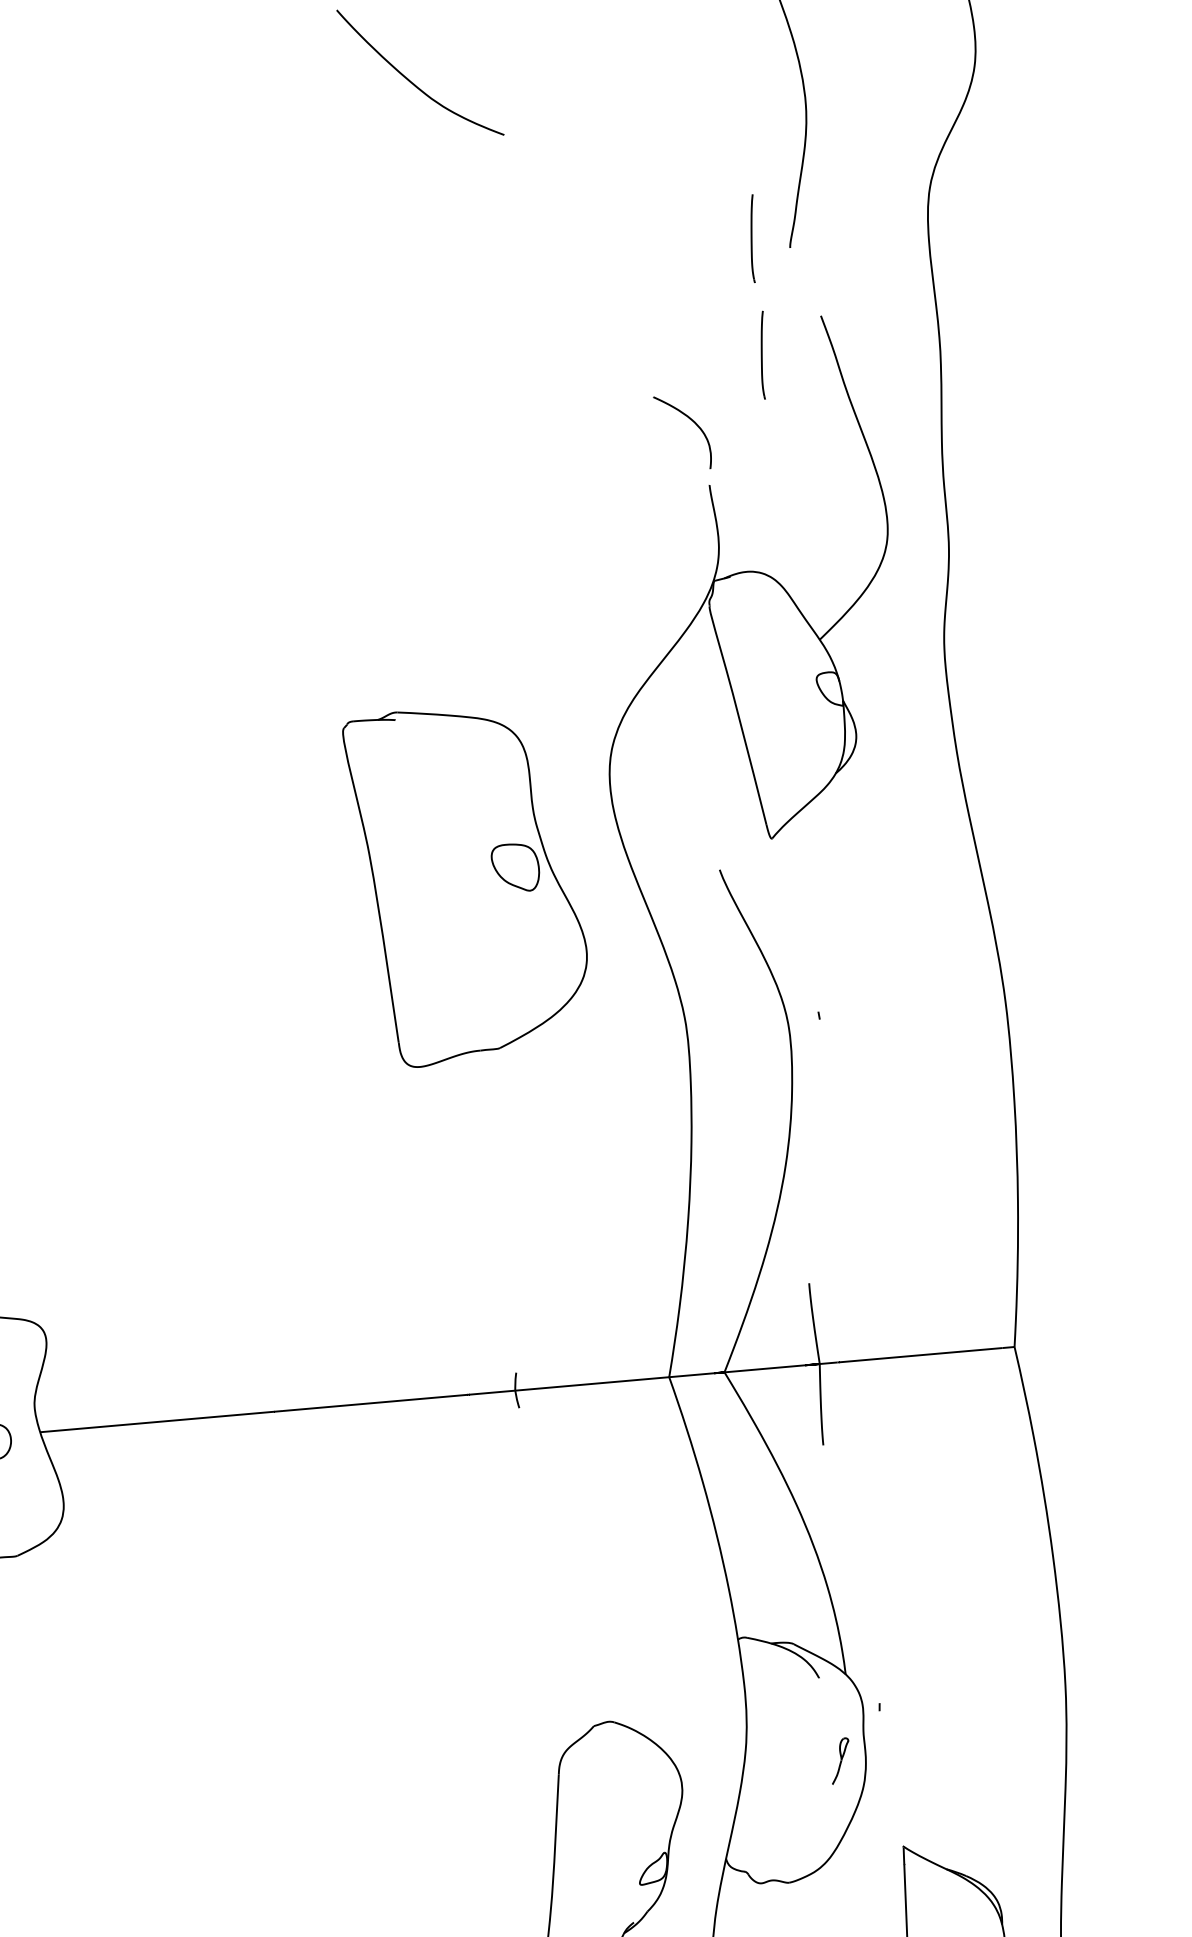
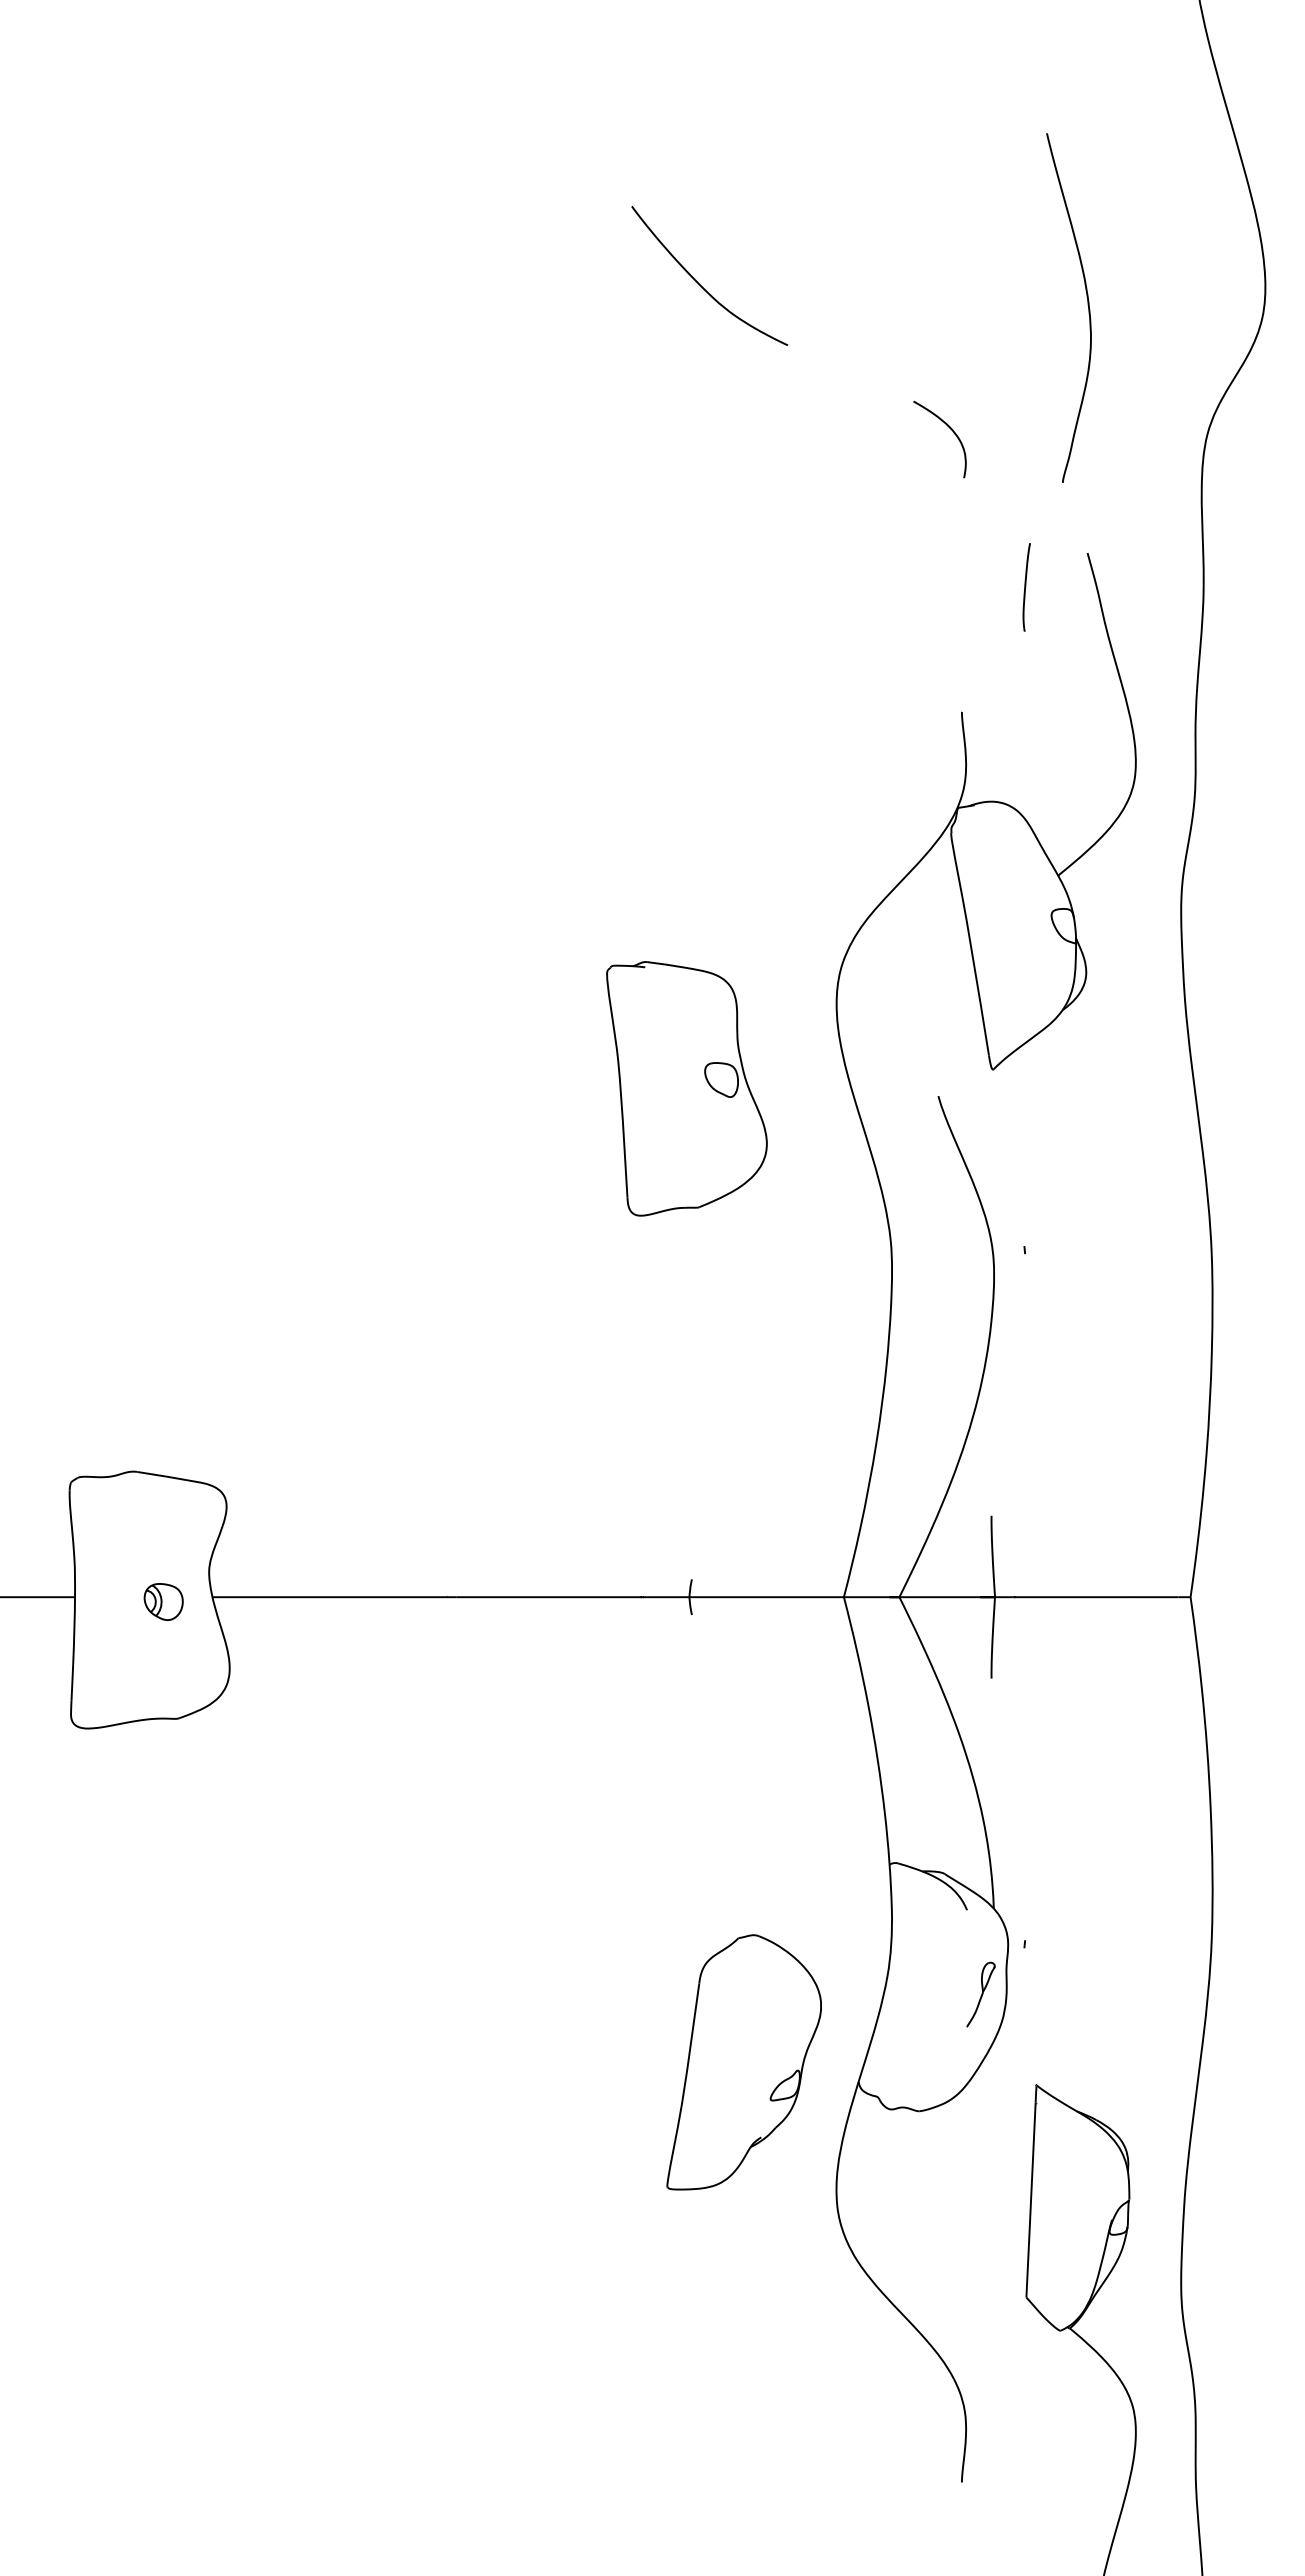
part: (752, 238) -> (1026, 470), removed
part: (691, 420) -> (949, 428), moved
part: (468, 884) -> (686, 1088), size x0.71
part: (839, 1761) -> (980, 1994), size x1.43

